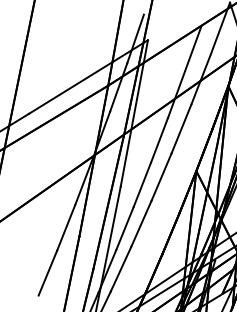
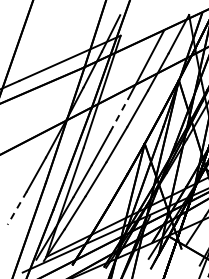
line: (159, 140) -> (119, 115), solid -> dashed
line: (48, 273) -> (17, 208), solid -> dashed

